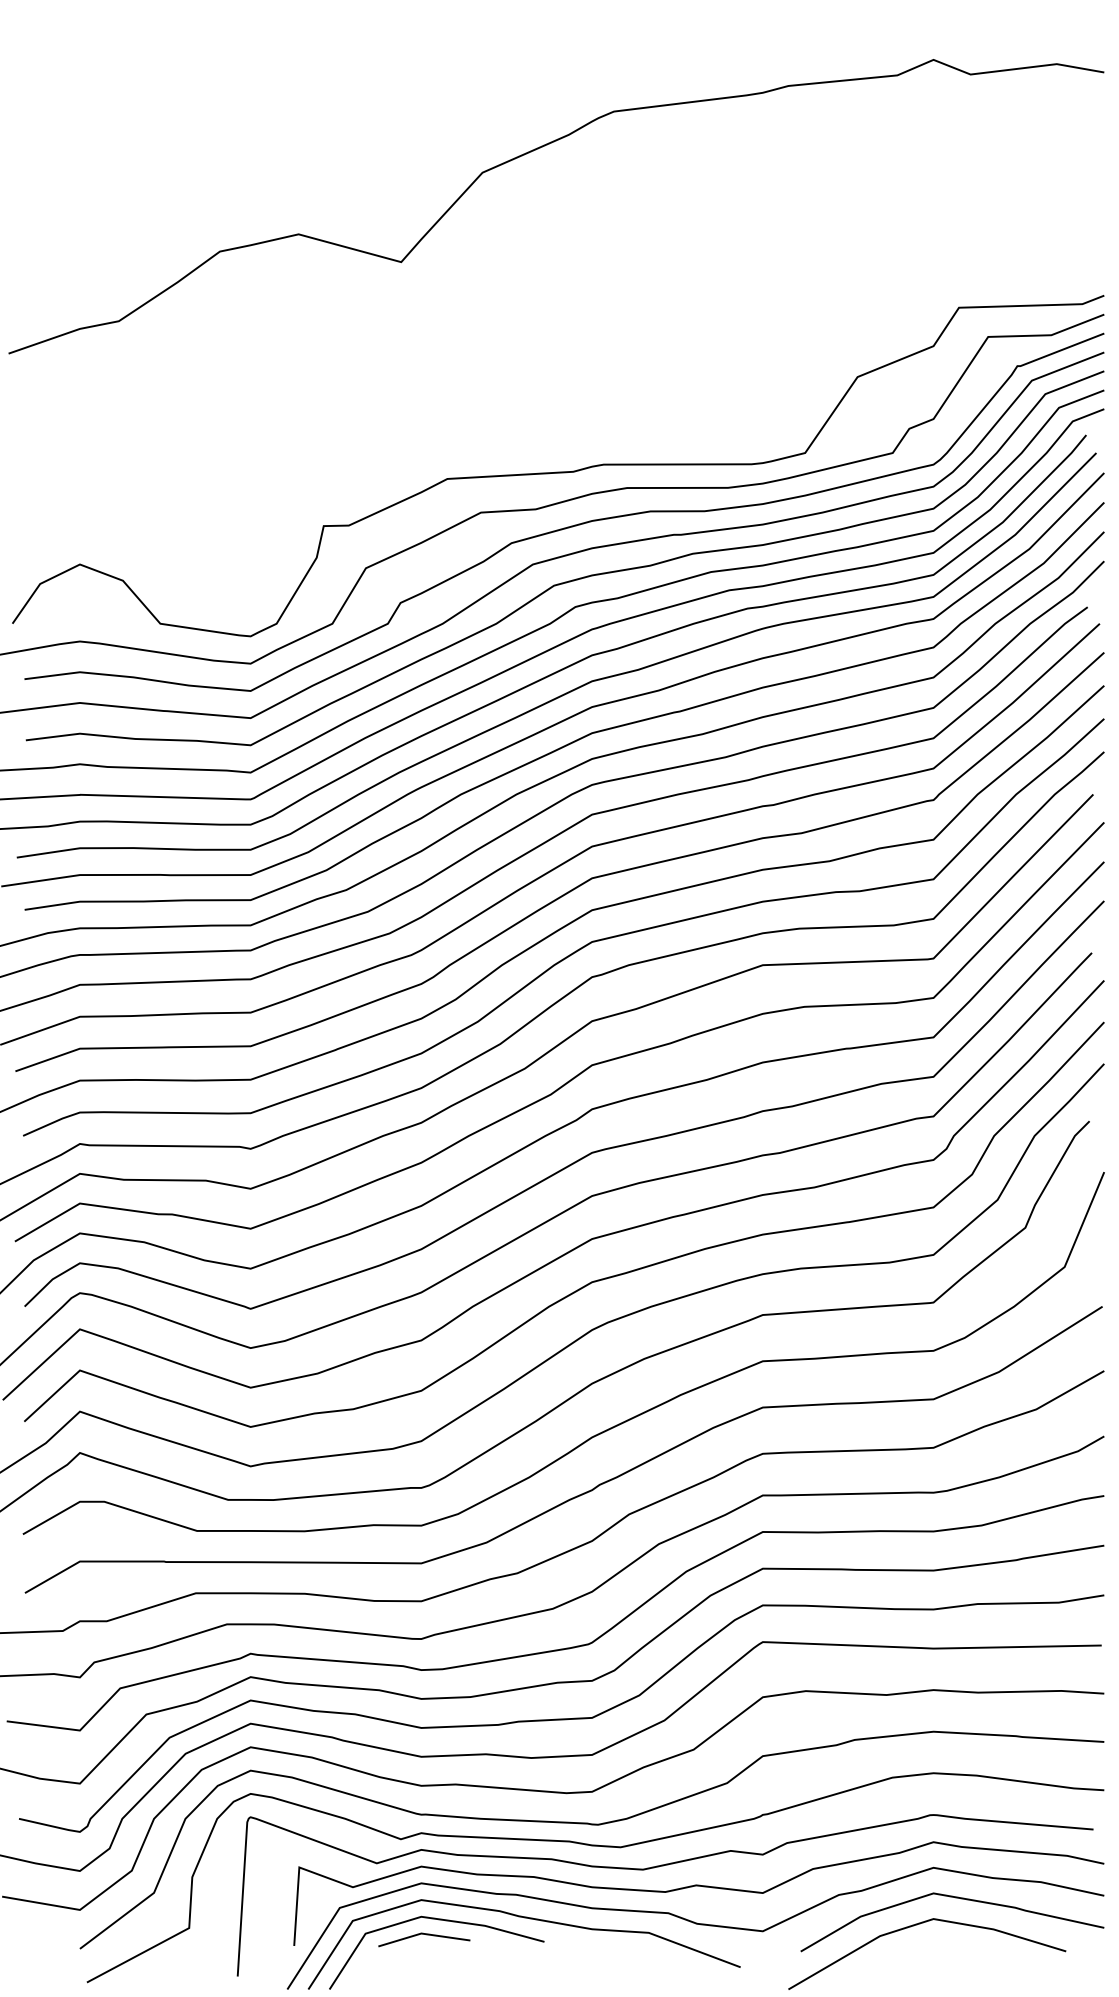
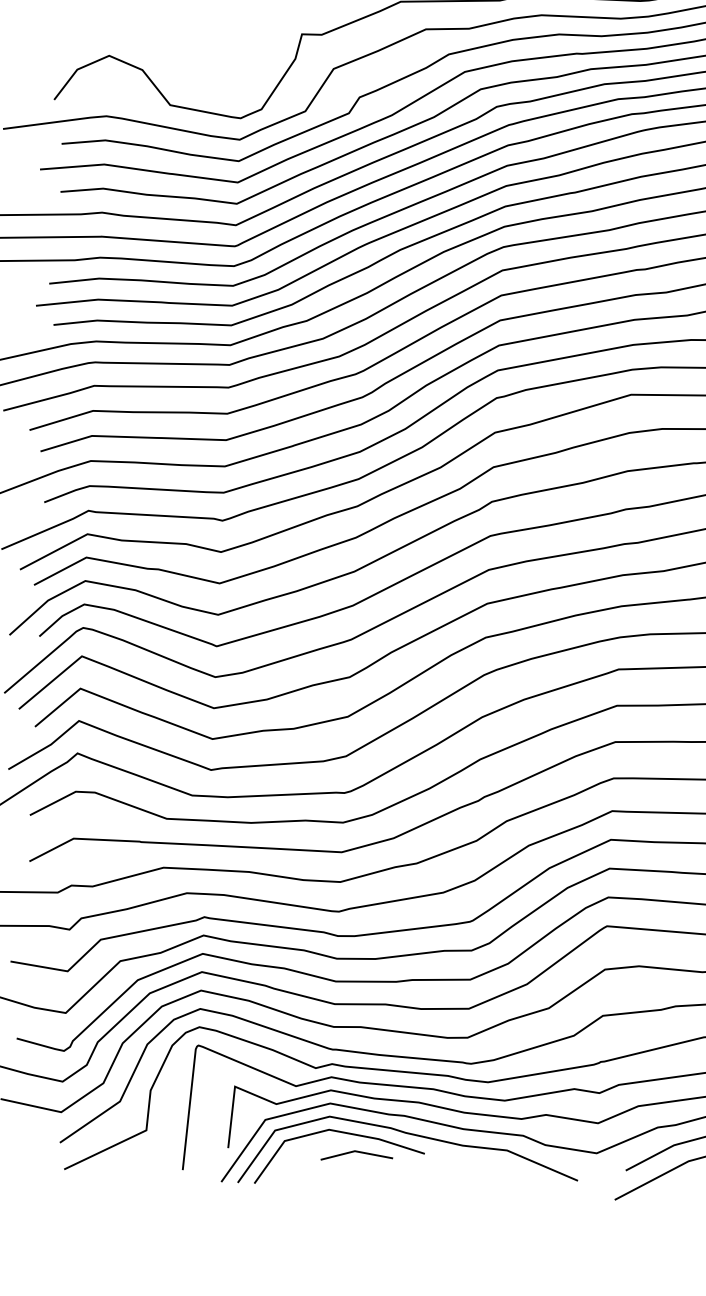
line: (426, 1935) -> (358, 1152), moved

